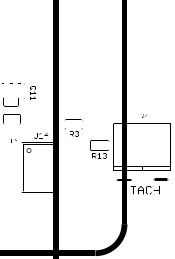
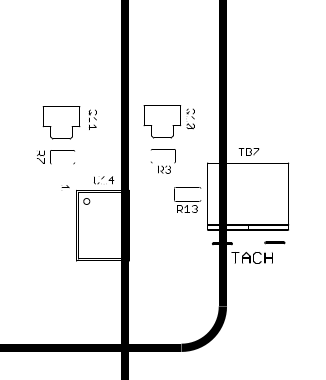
part: (86, 94) -> (168, 121), added
part: (142, 115) -> (248, 151), size x1.67
part: (72, 128) -> (162, 161), moved

